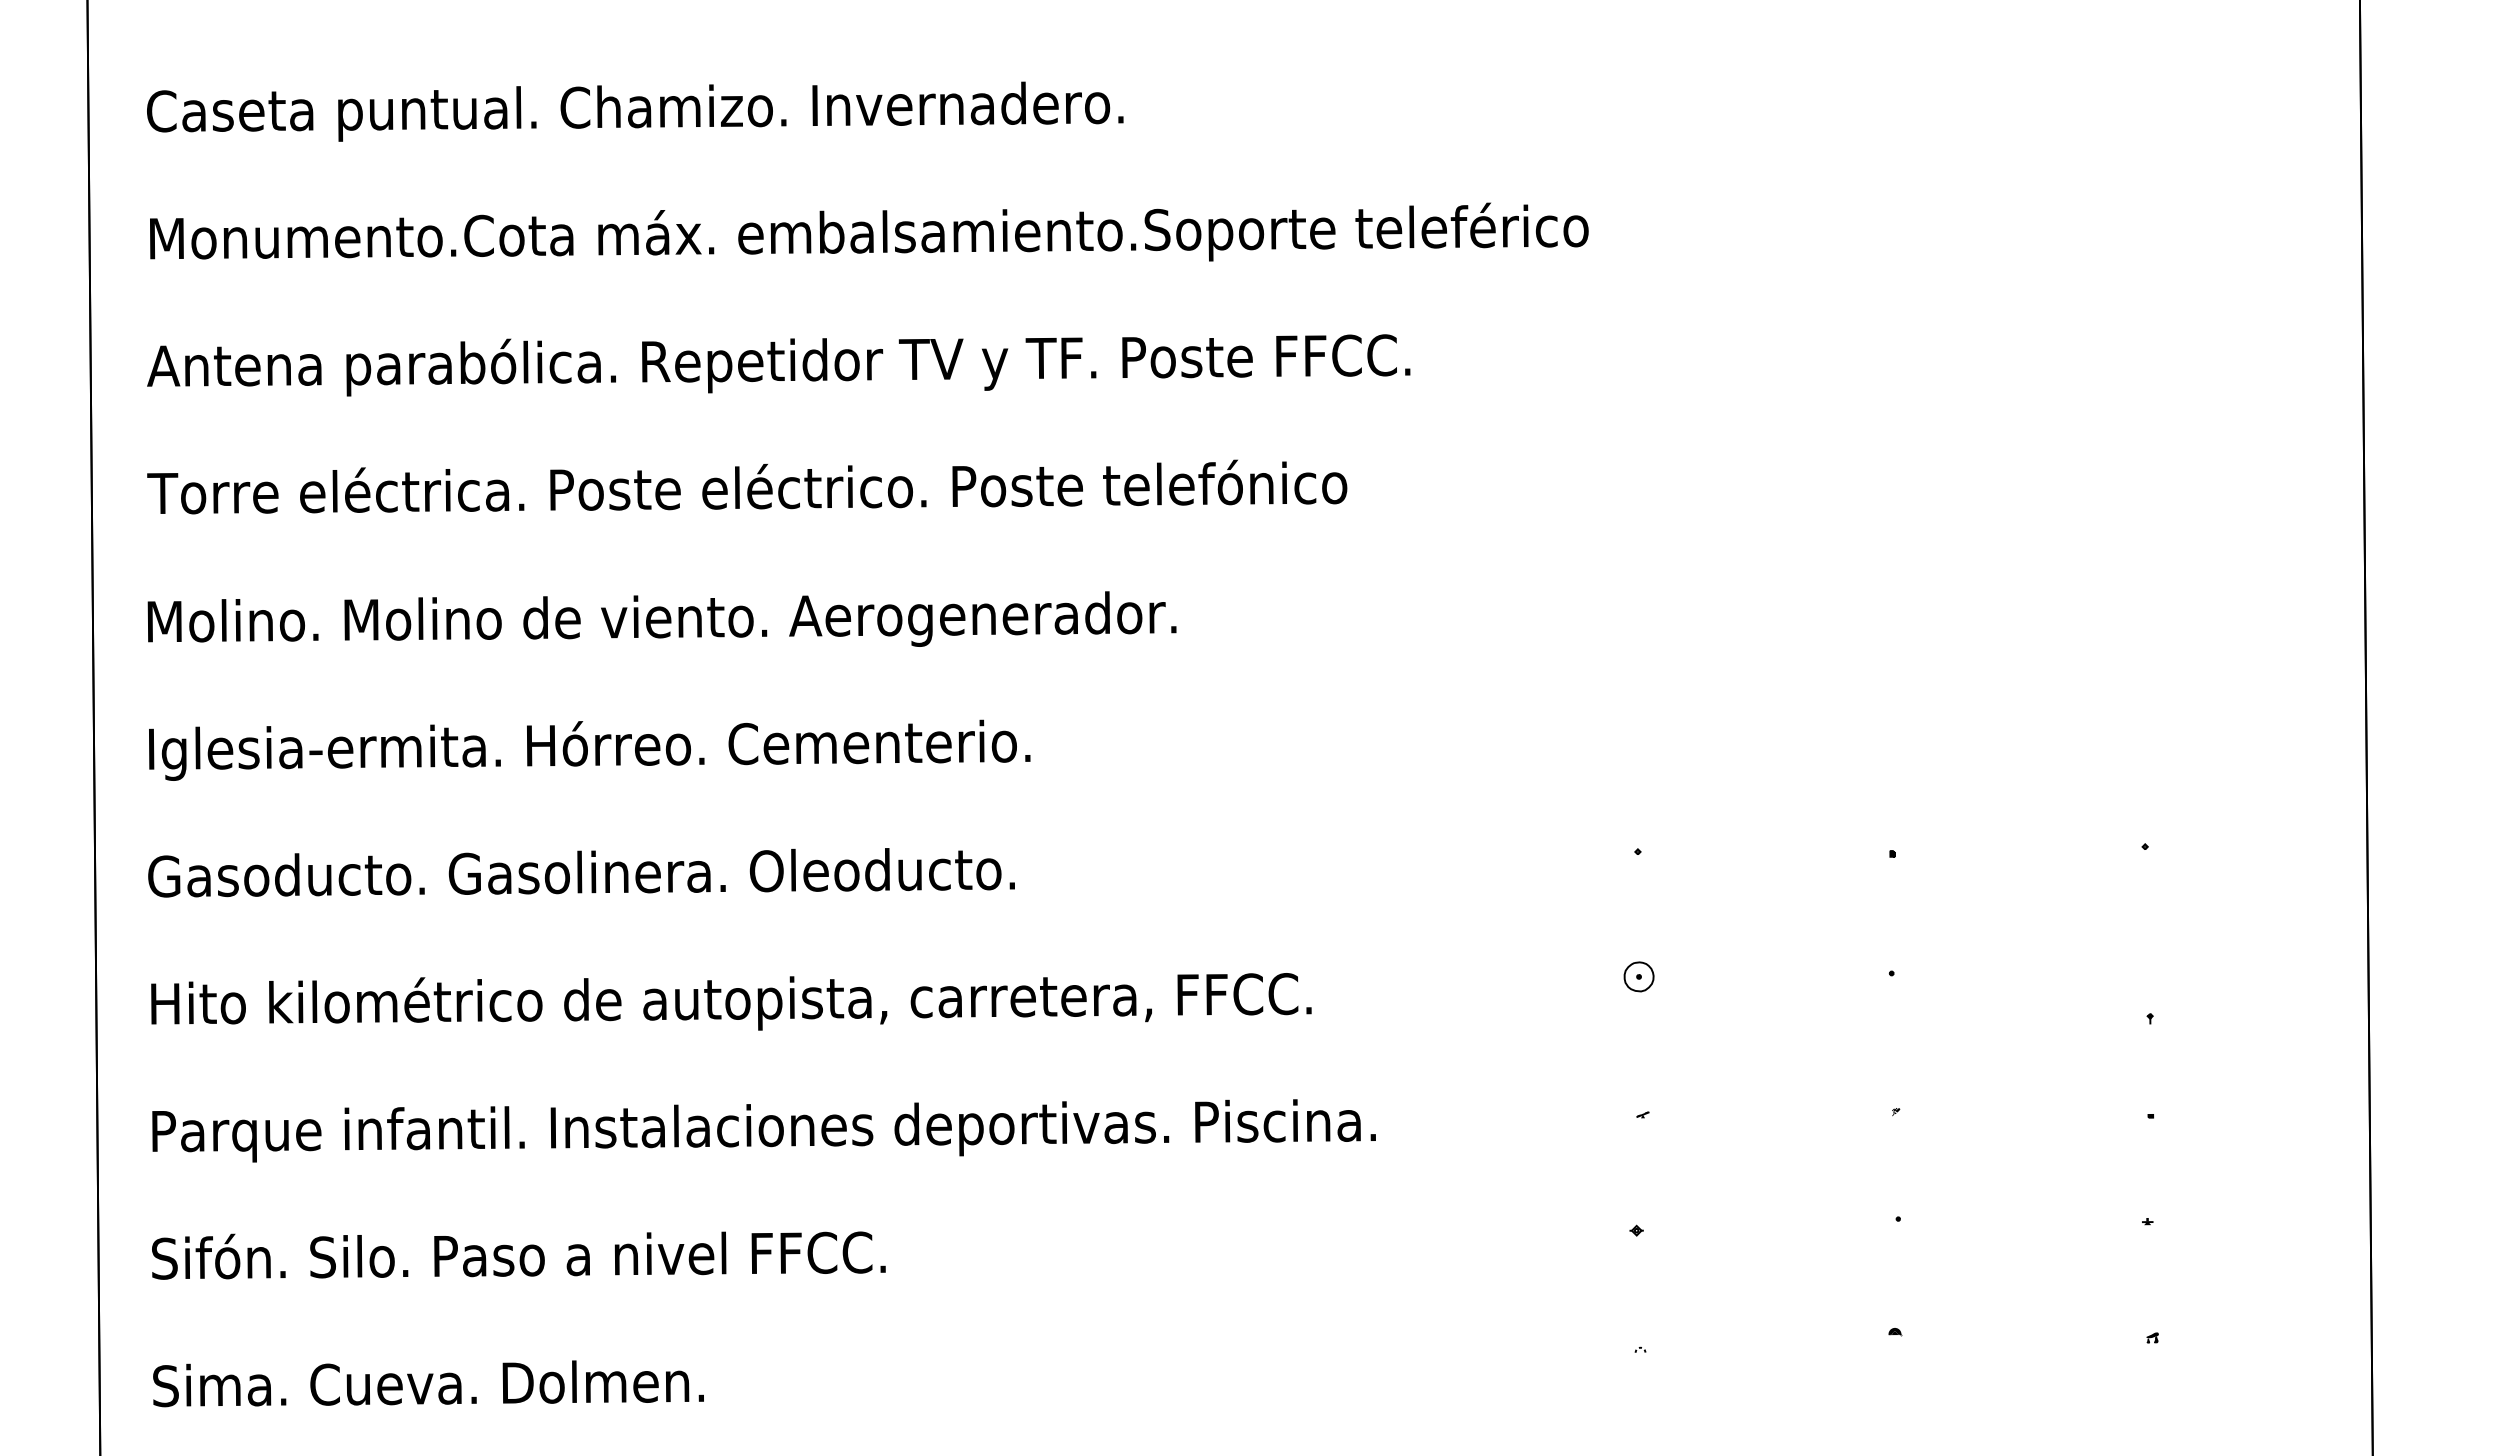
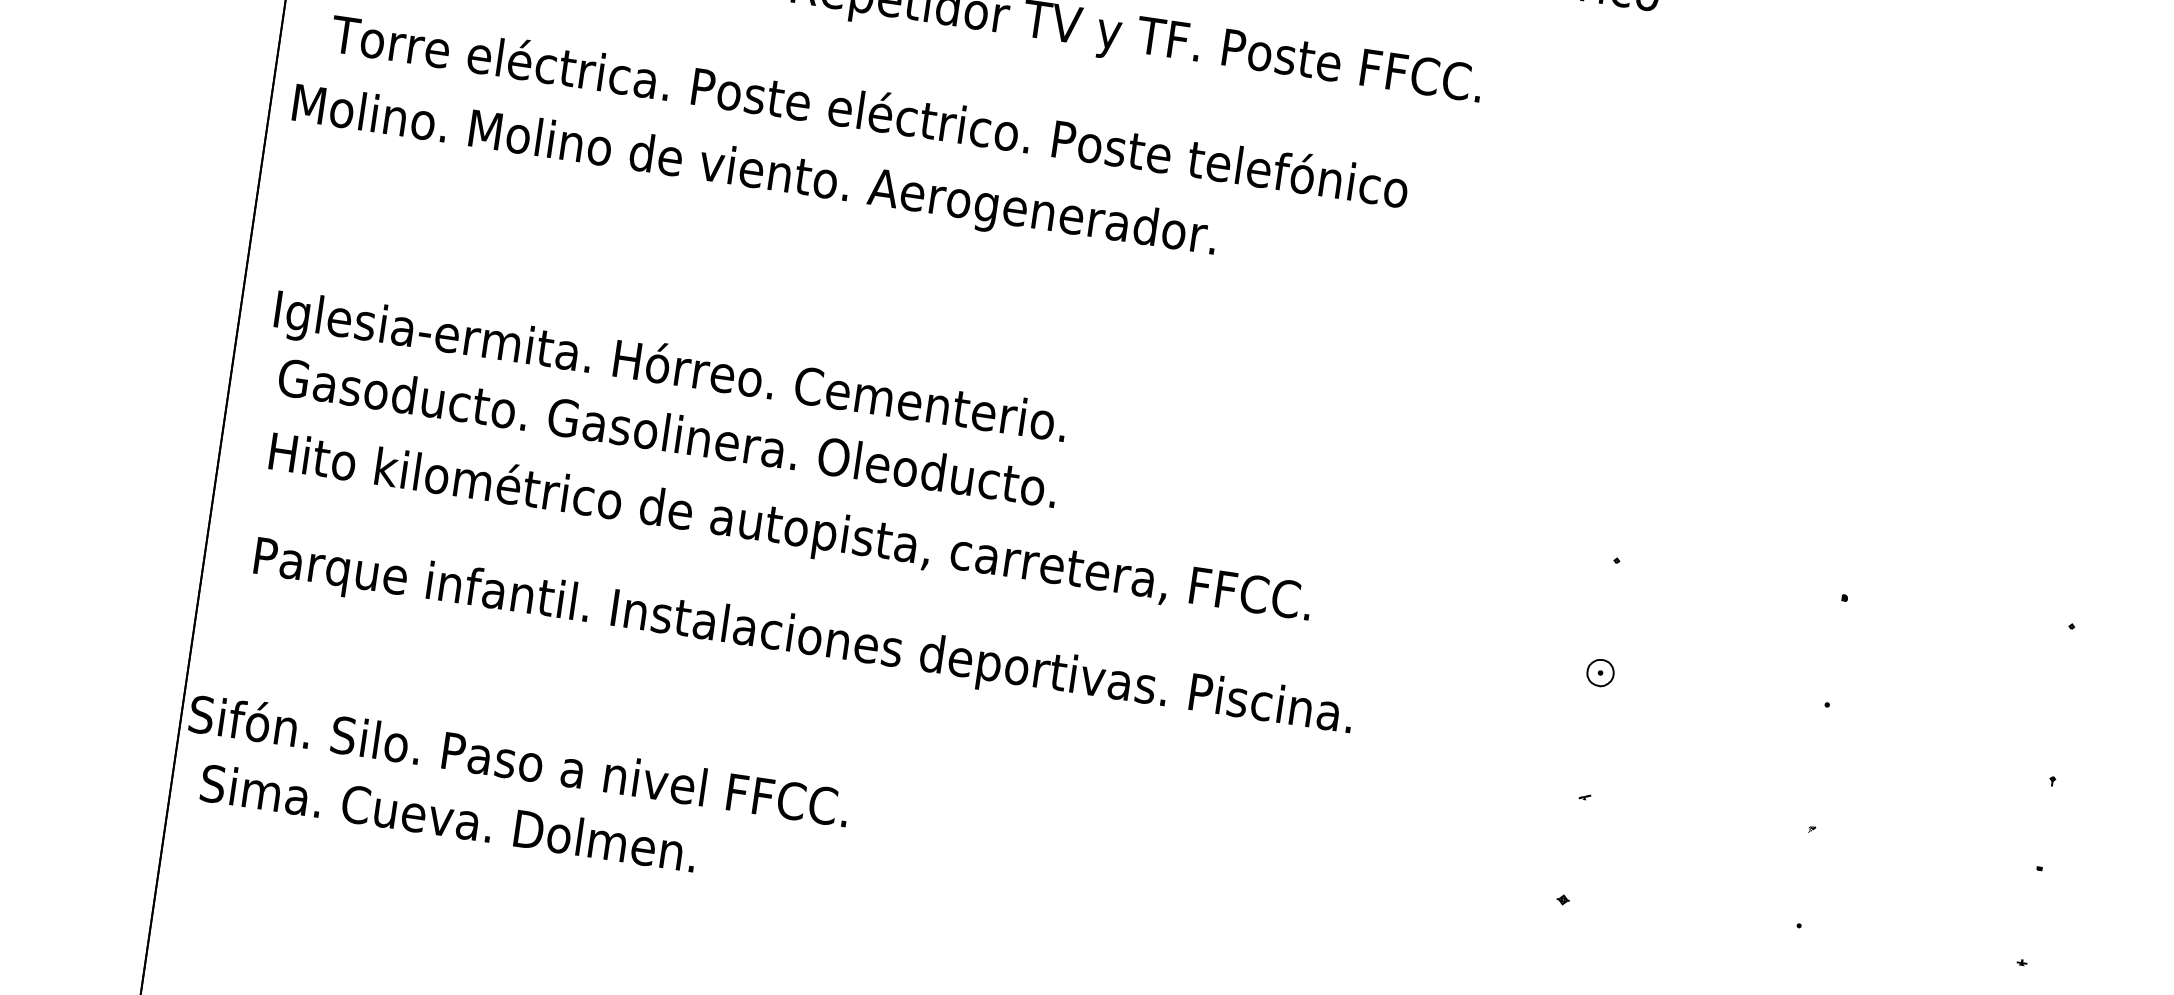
text: (661, 618) -> (754, 170), moved
text: (589, 749) -> (670, 369), moved
text: (731, 1001) -> (790, 528), moved
text: (763, 1130) -> (802, 639), moved
text: (518, 1255) -> (519, 761), moved
text: (428, 1383) -> (448, 818), moved

